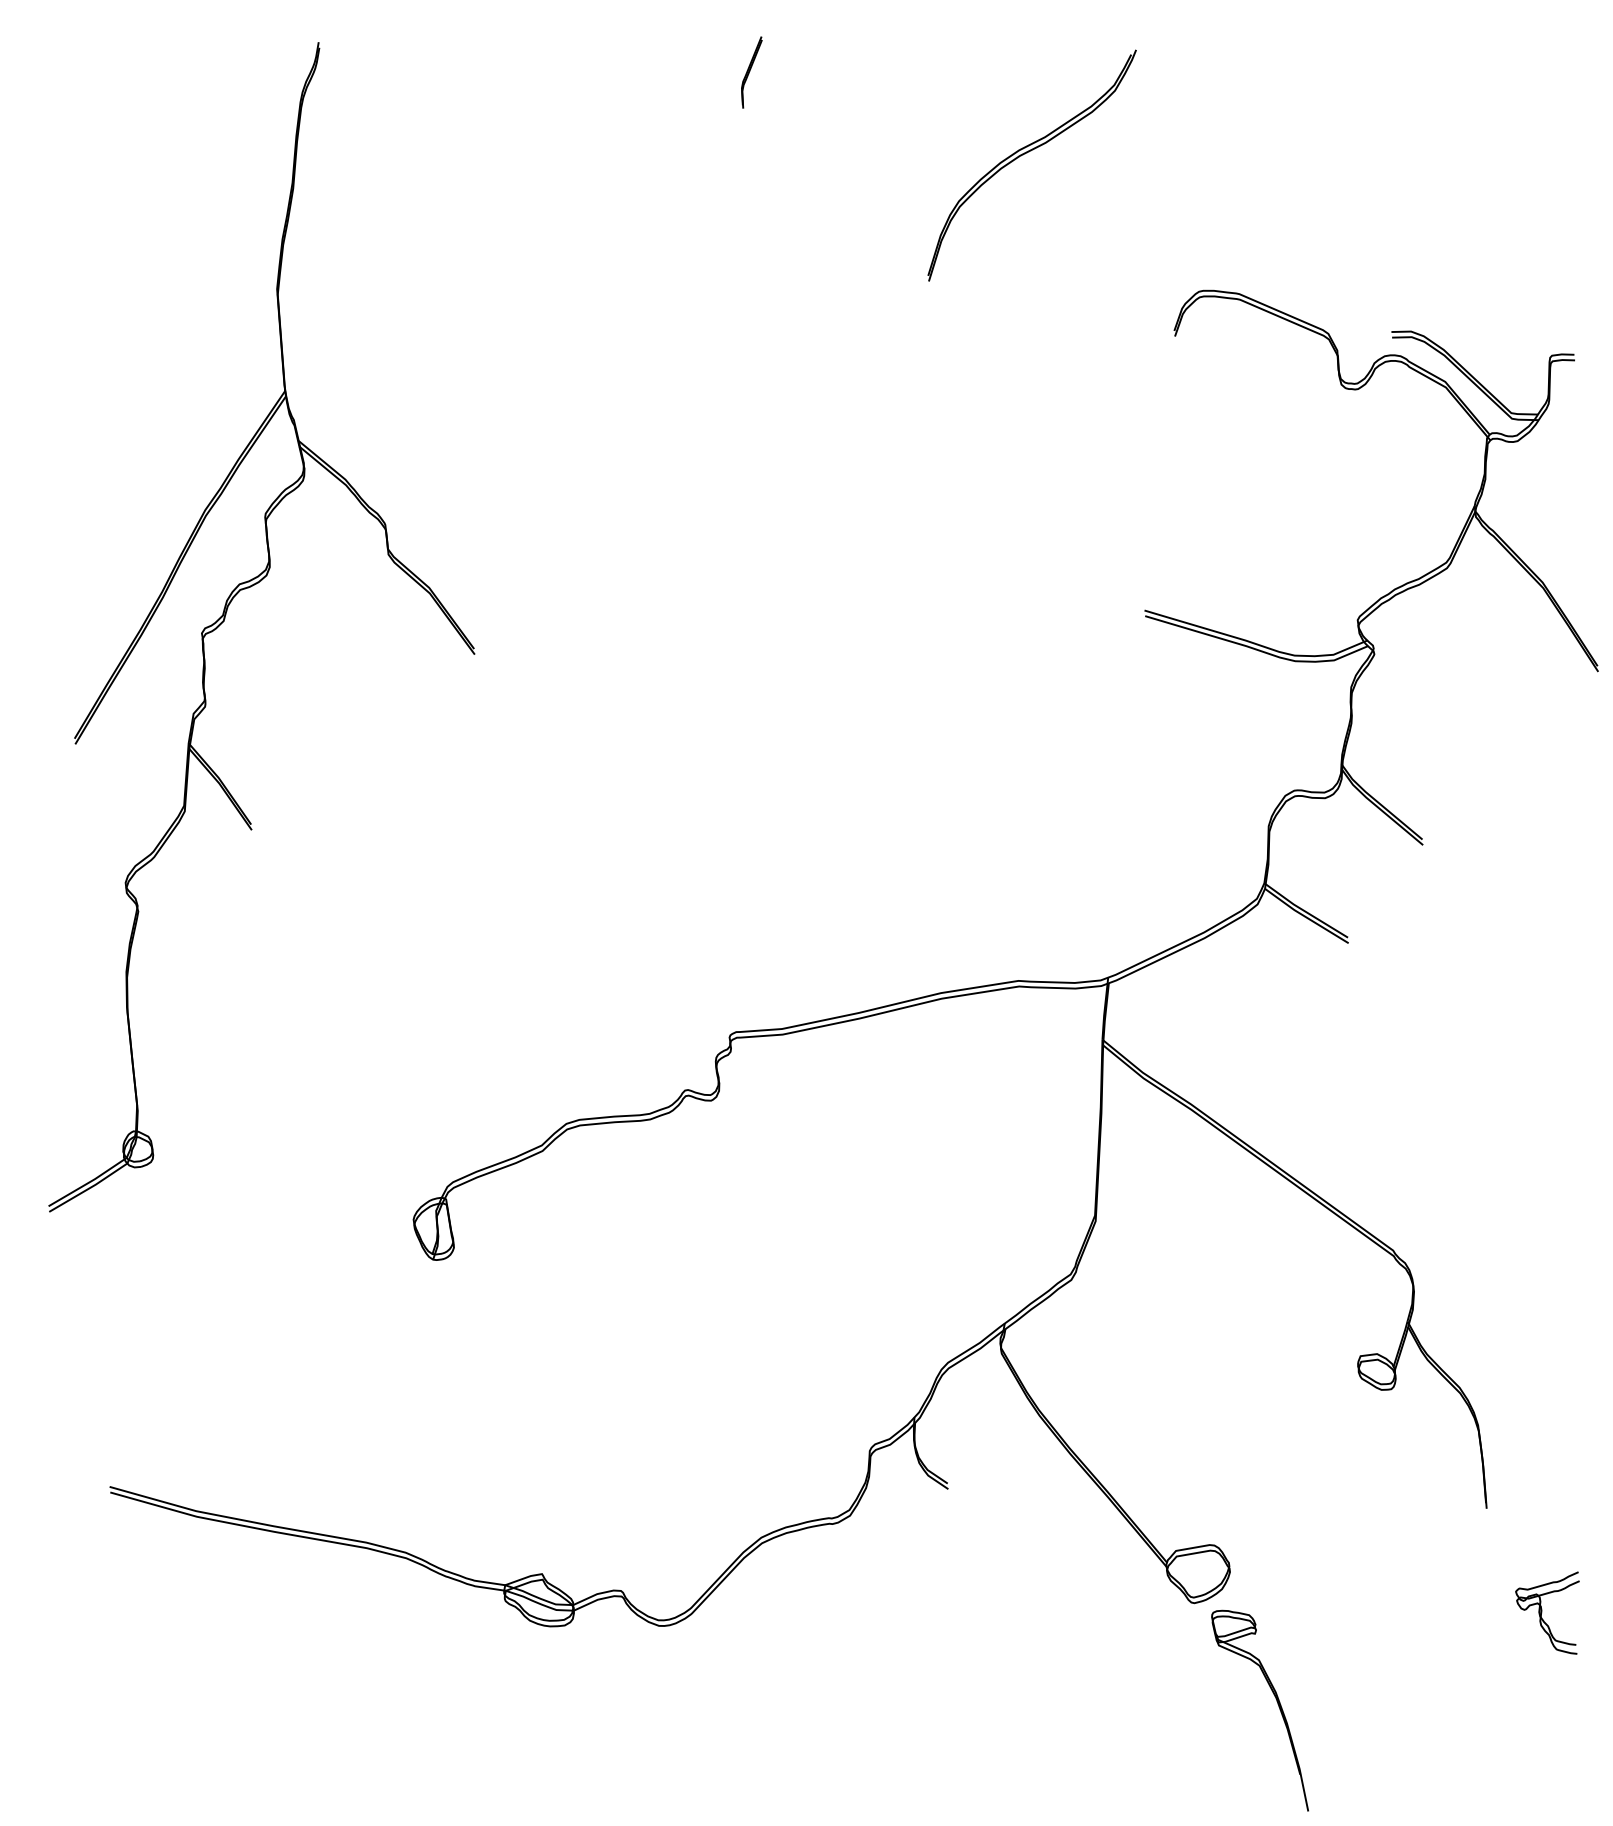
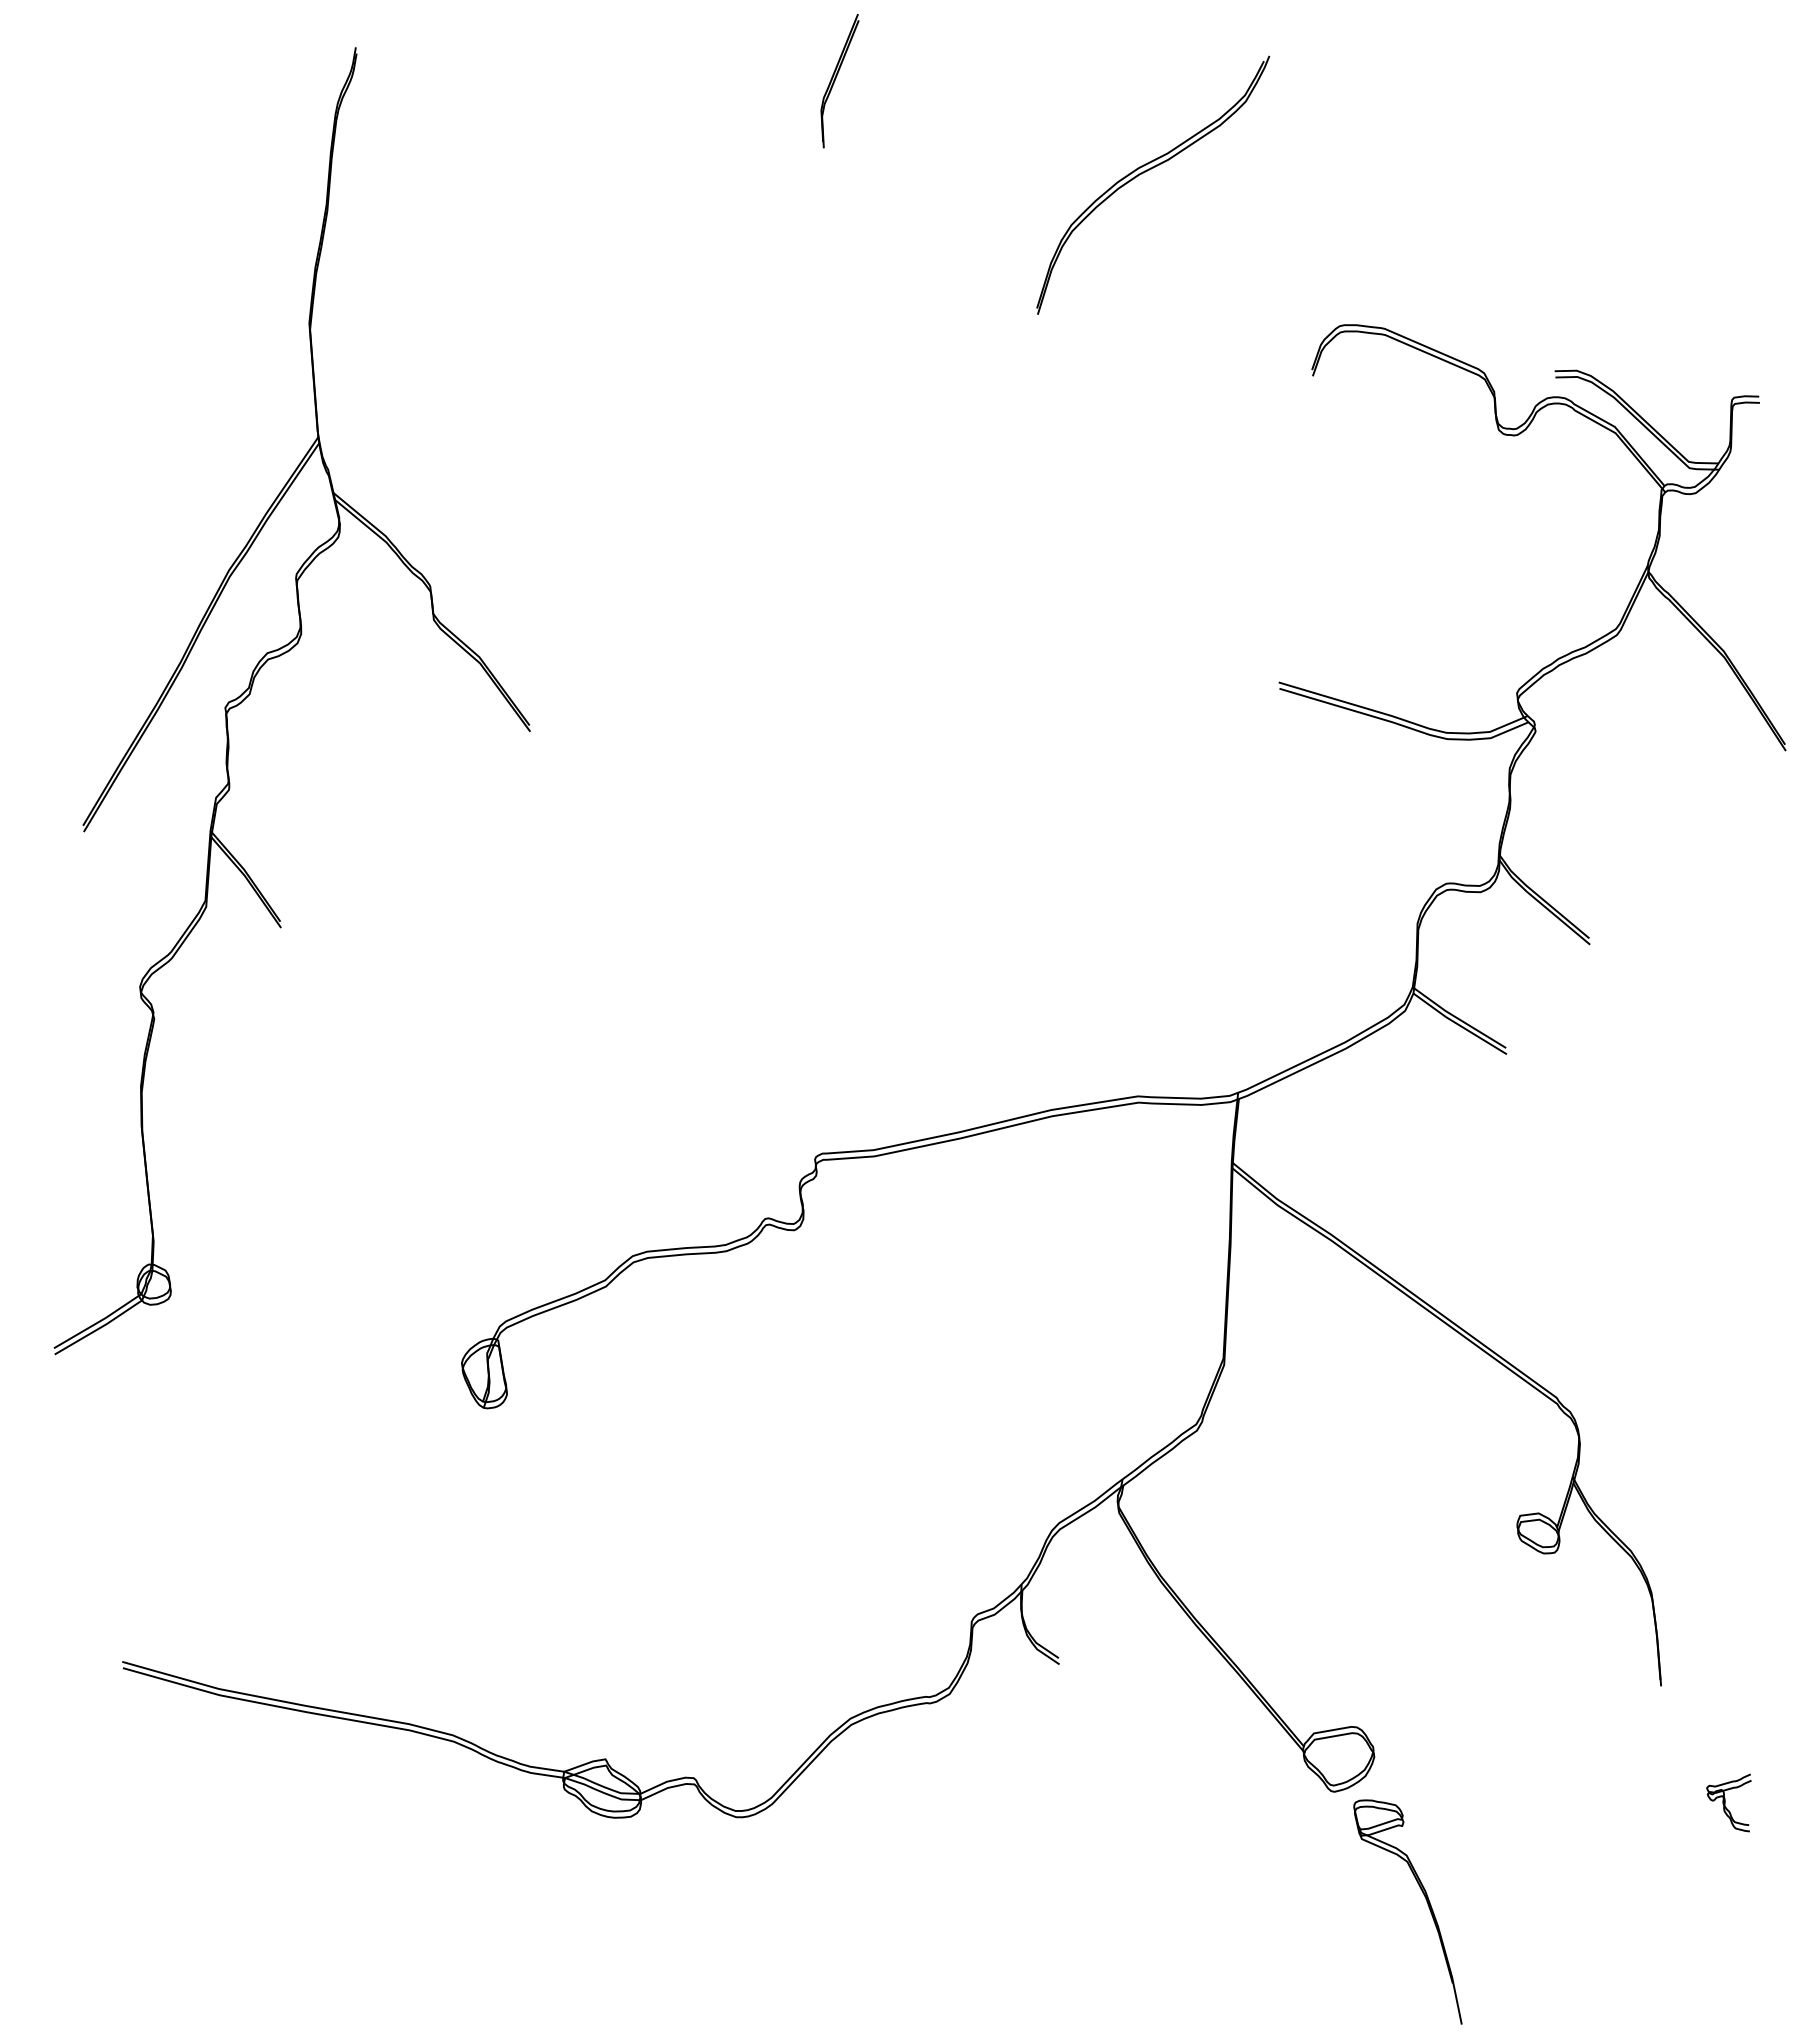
part: (751, 72) -> (839, 81), size x1.67
part: (1546, 1612) -> (1728, 1802), size x0.62

